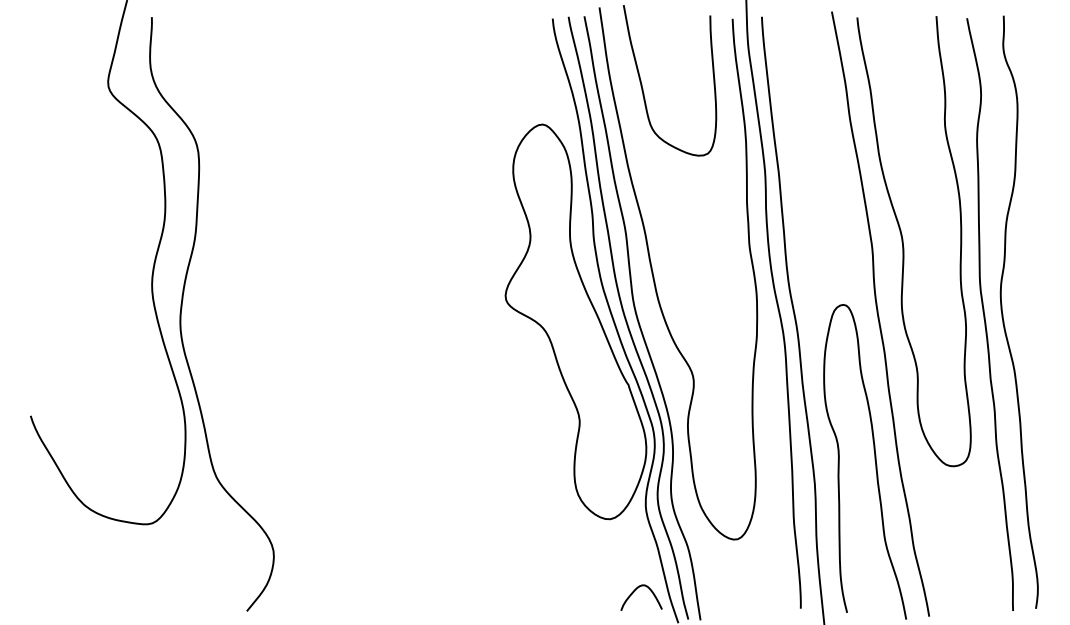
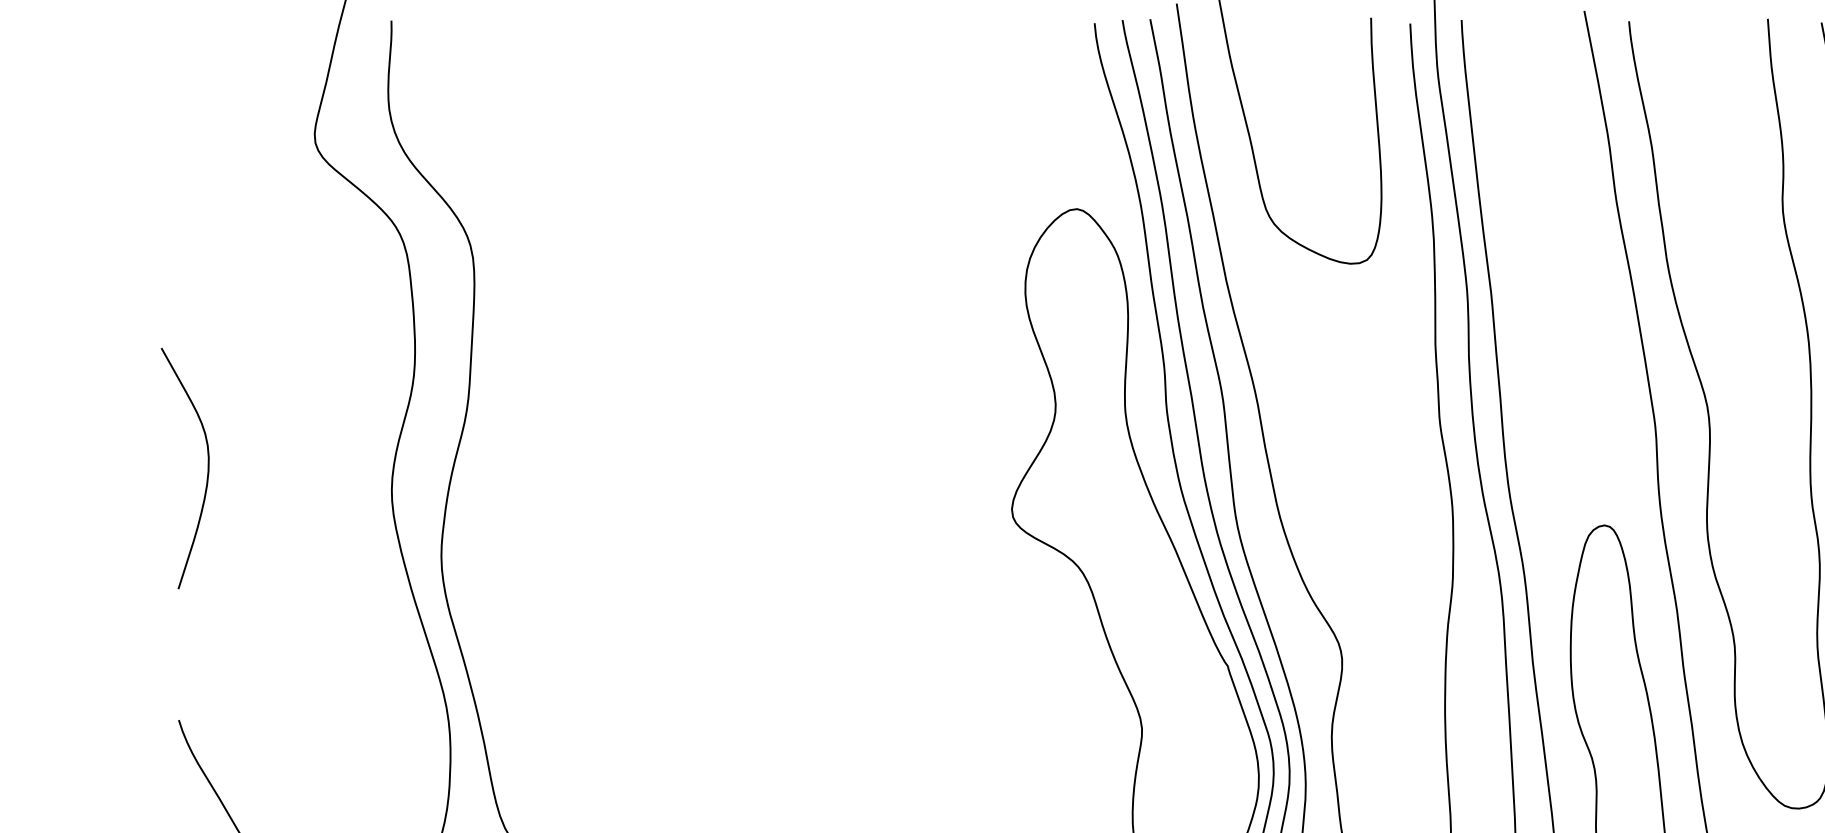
curve: (46, 272) -> (206, 468), added

